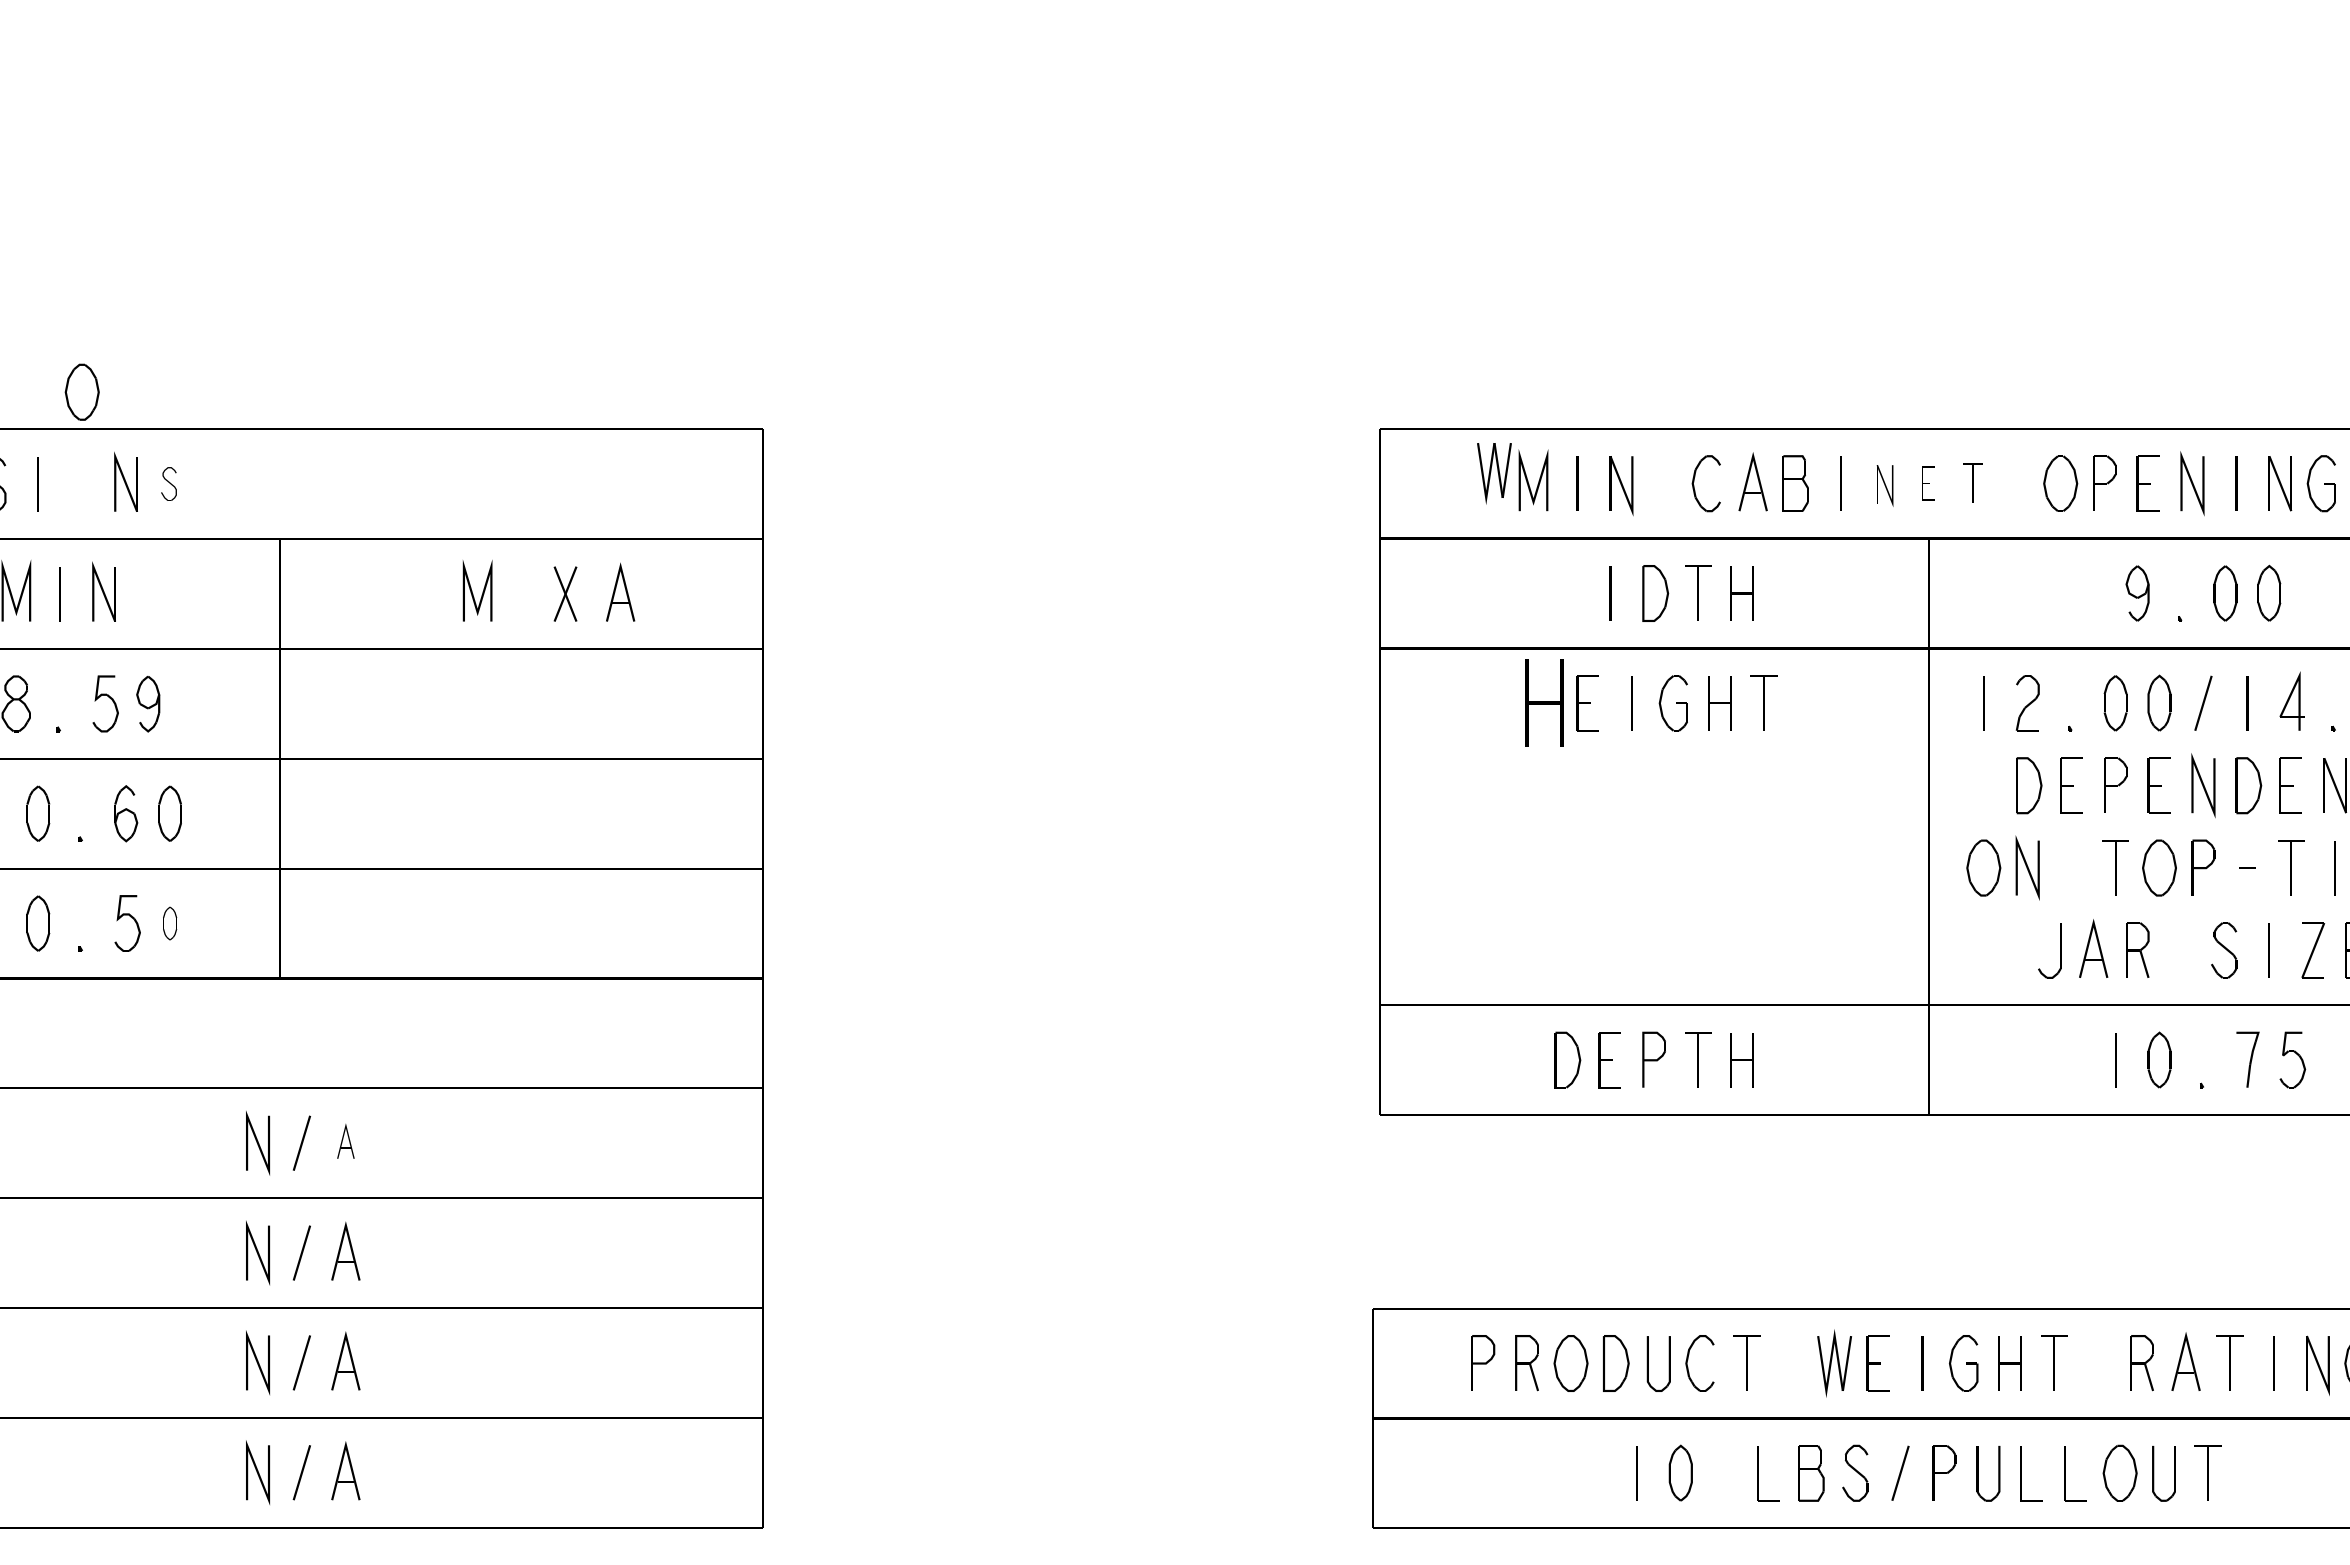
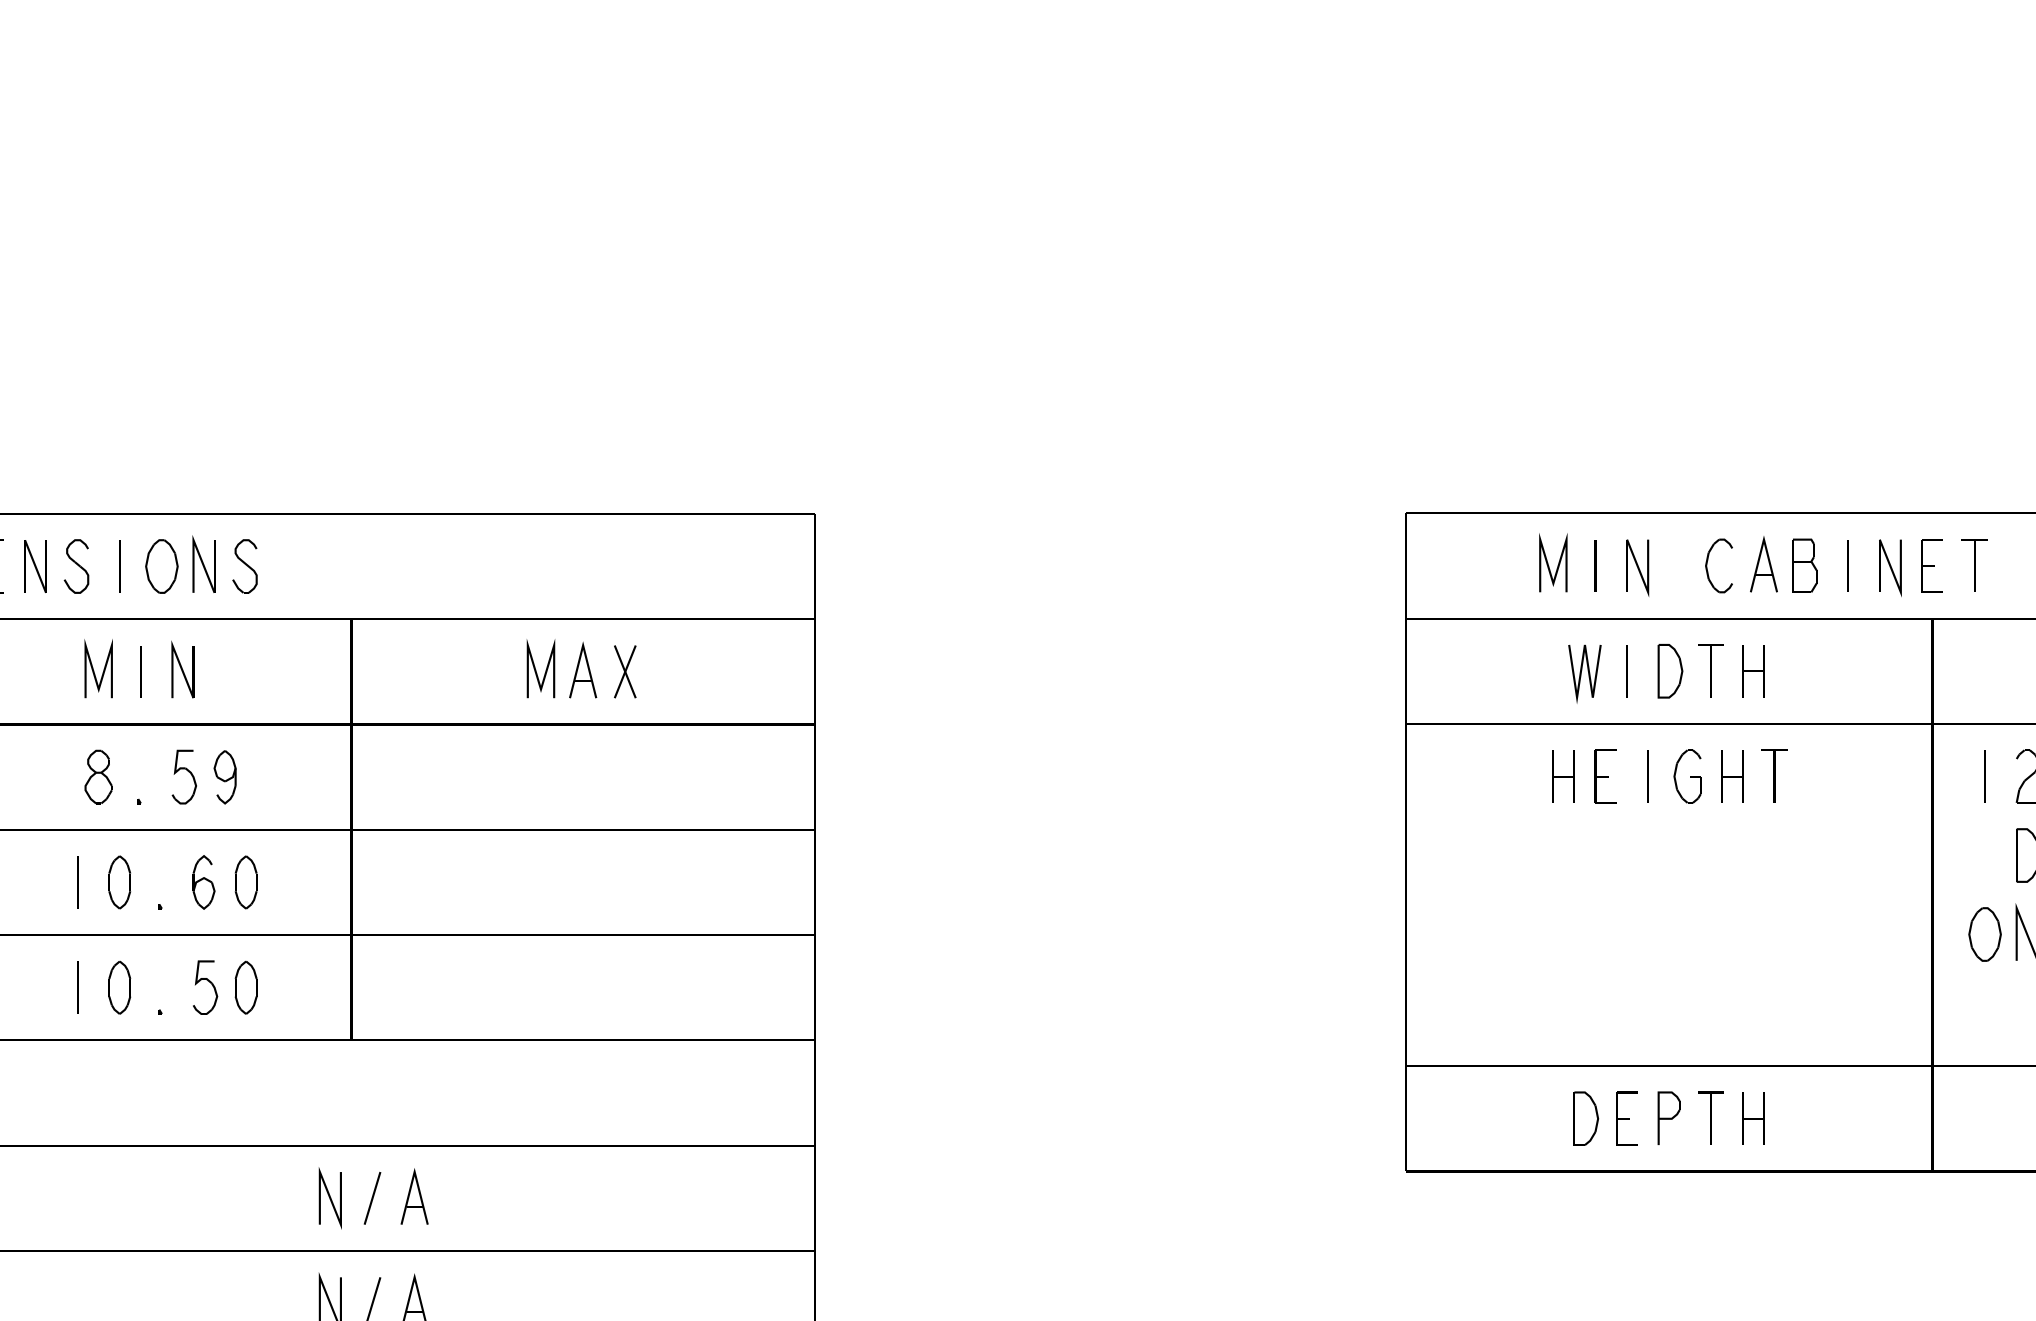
part: (81, 391) -> (161, 565), moved
part: (1494, 473) -> (1584, 674), moved
part: (1972, 482) -> (1974, 564), size x1.43
part: (168, 483) -> (244, 565), size x1.67
part: (1928, 483) -> (1932, 565), size x1.67
part: (1884, 485) -> (1889, 567), size x1.43
part: (620, 591) -> (583, 669), moved
part: (1544, 703) -> (1563, 776), size x0.62
part: (169, 923) -> (245, 987), size x1.67
part: (345, 1140) -> (414, 1195), size x1.67

